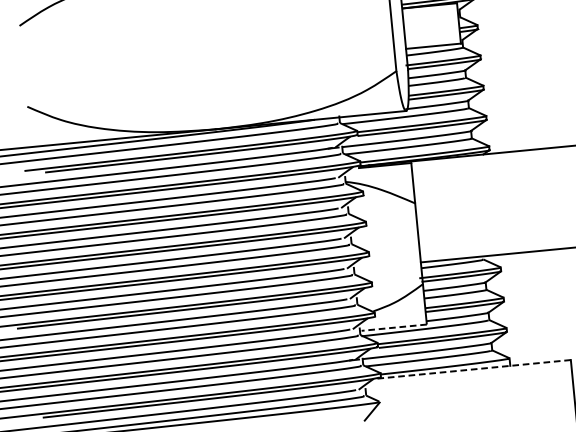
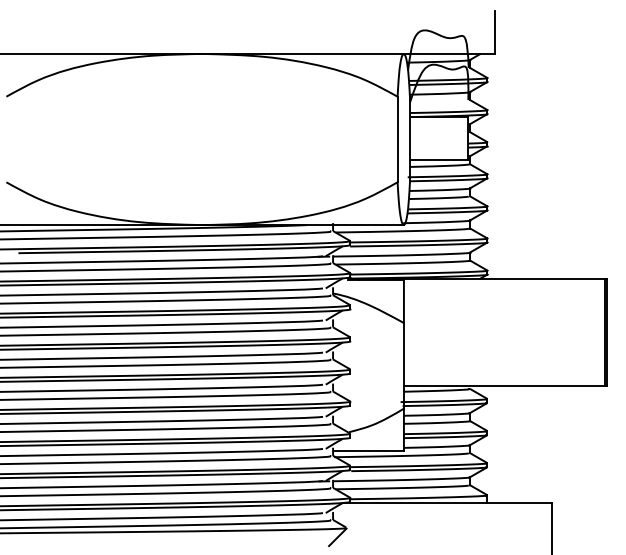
line: (394, 327) -> (369, 451), dashed -> solid
line: (472, 369) -> (447, 503), dashed -> solid

